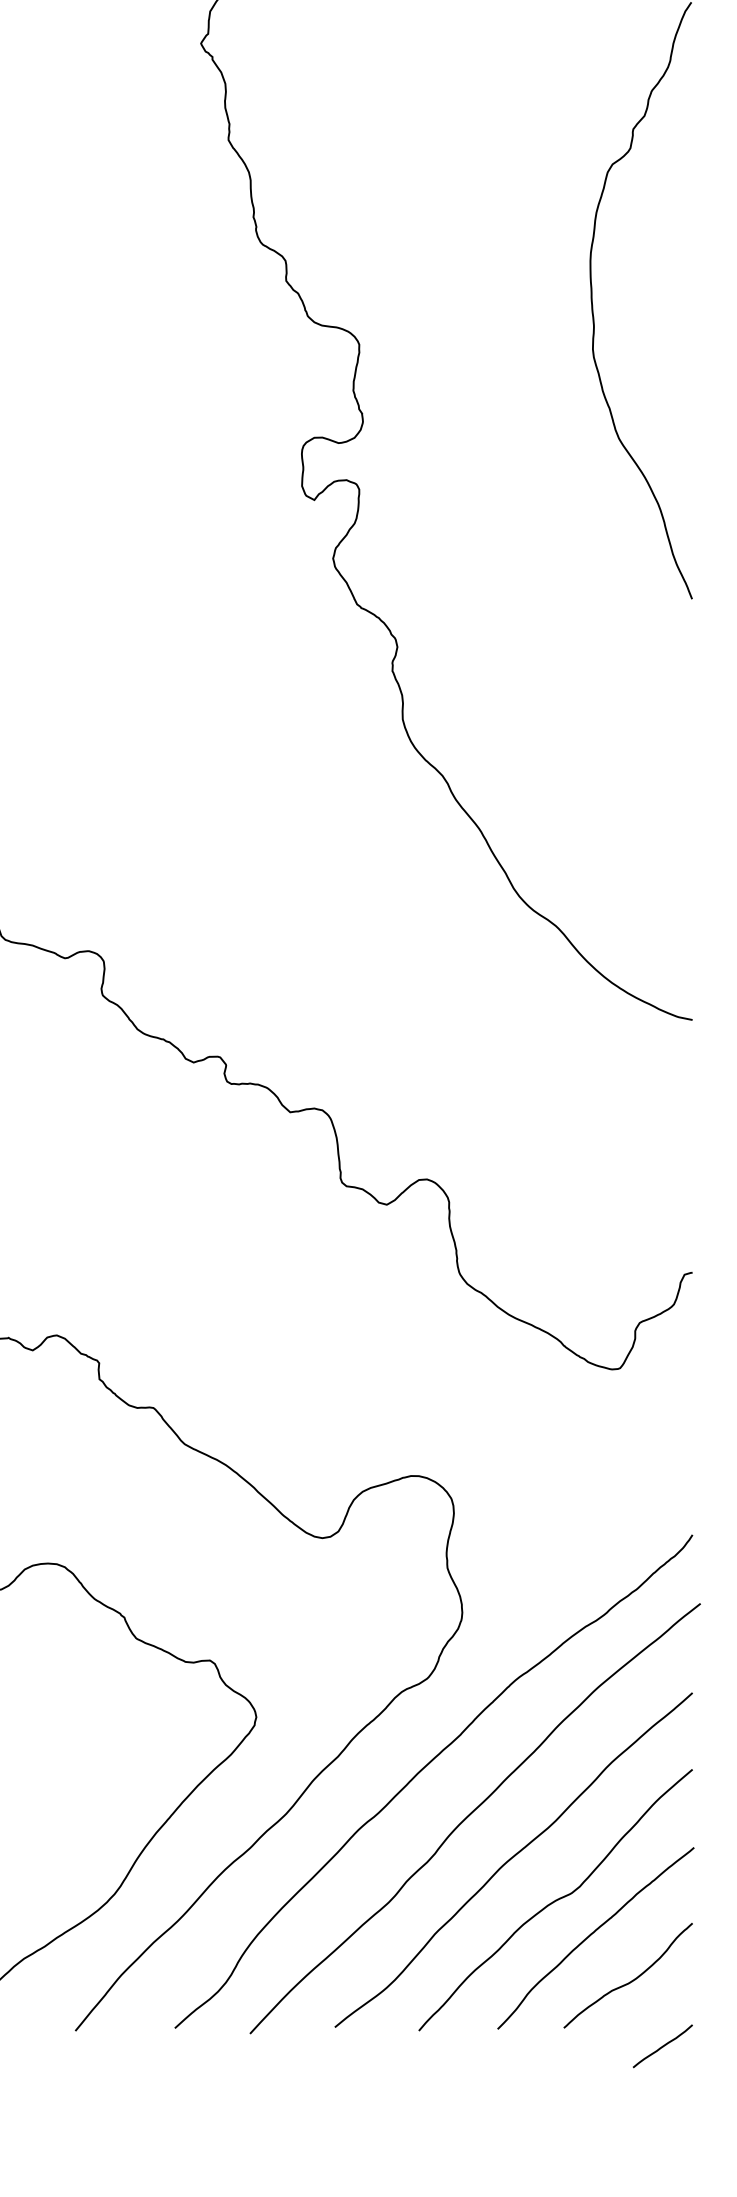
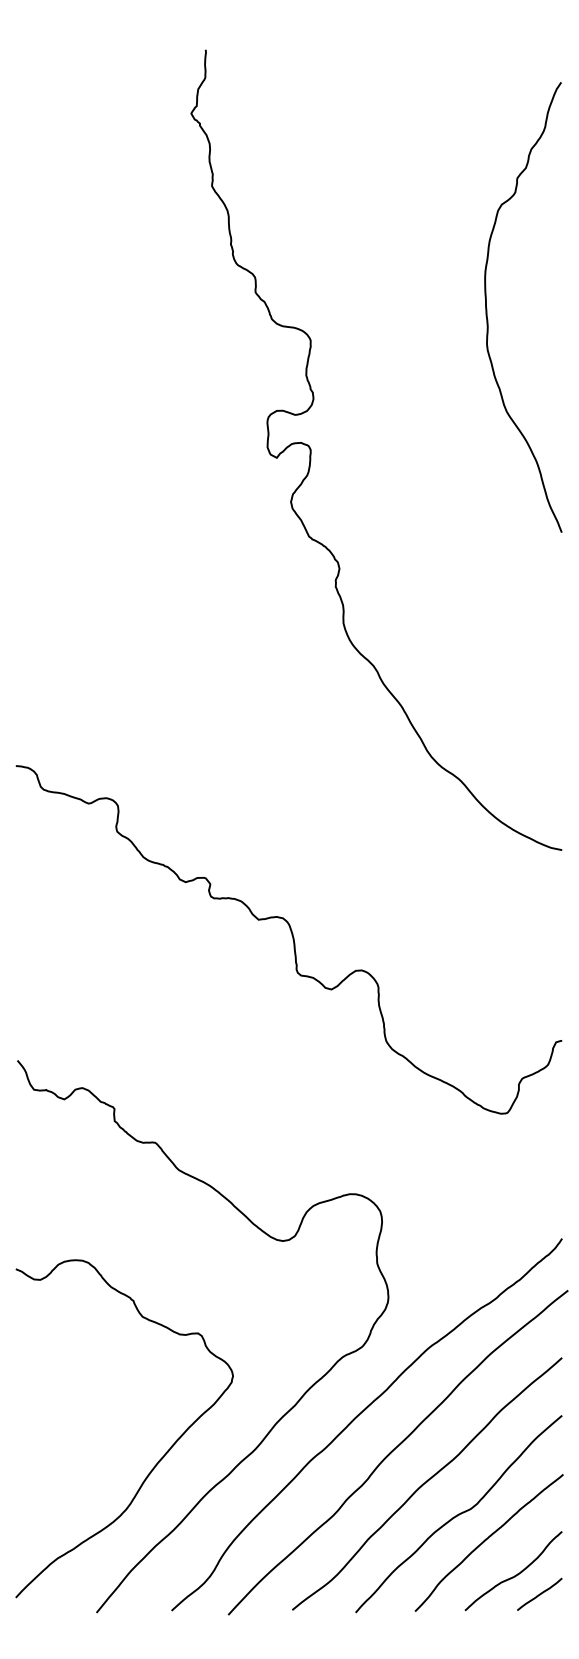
curve: (662, 2045) -> (539, 1593), moved

